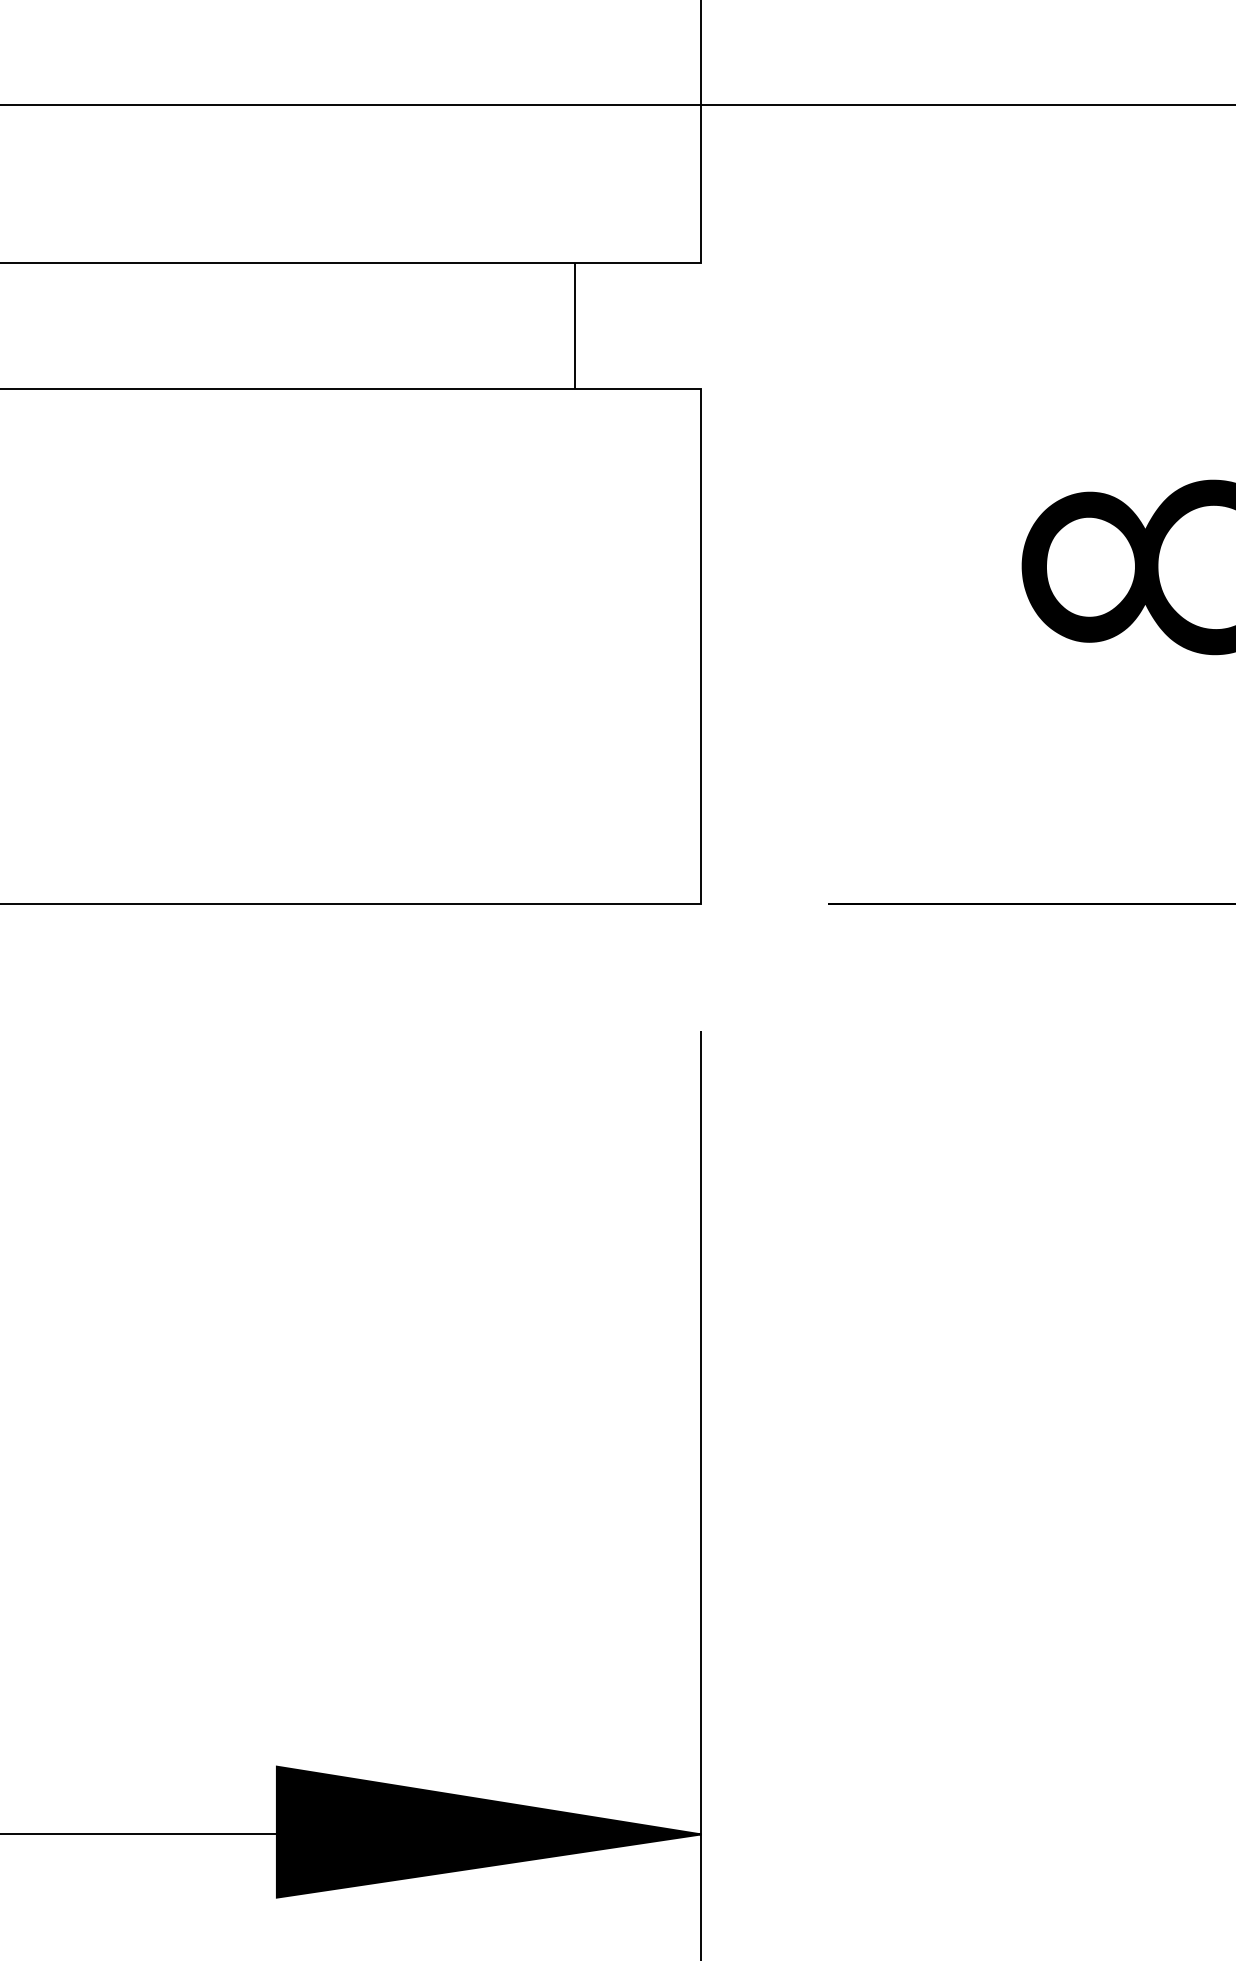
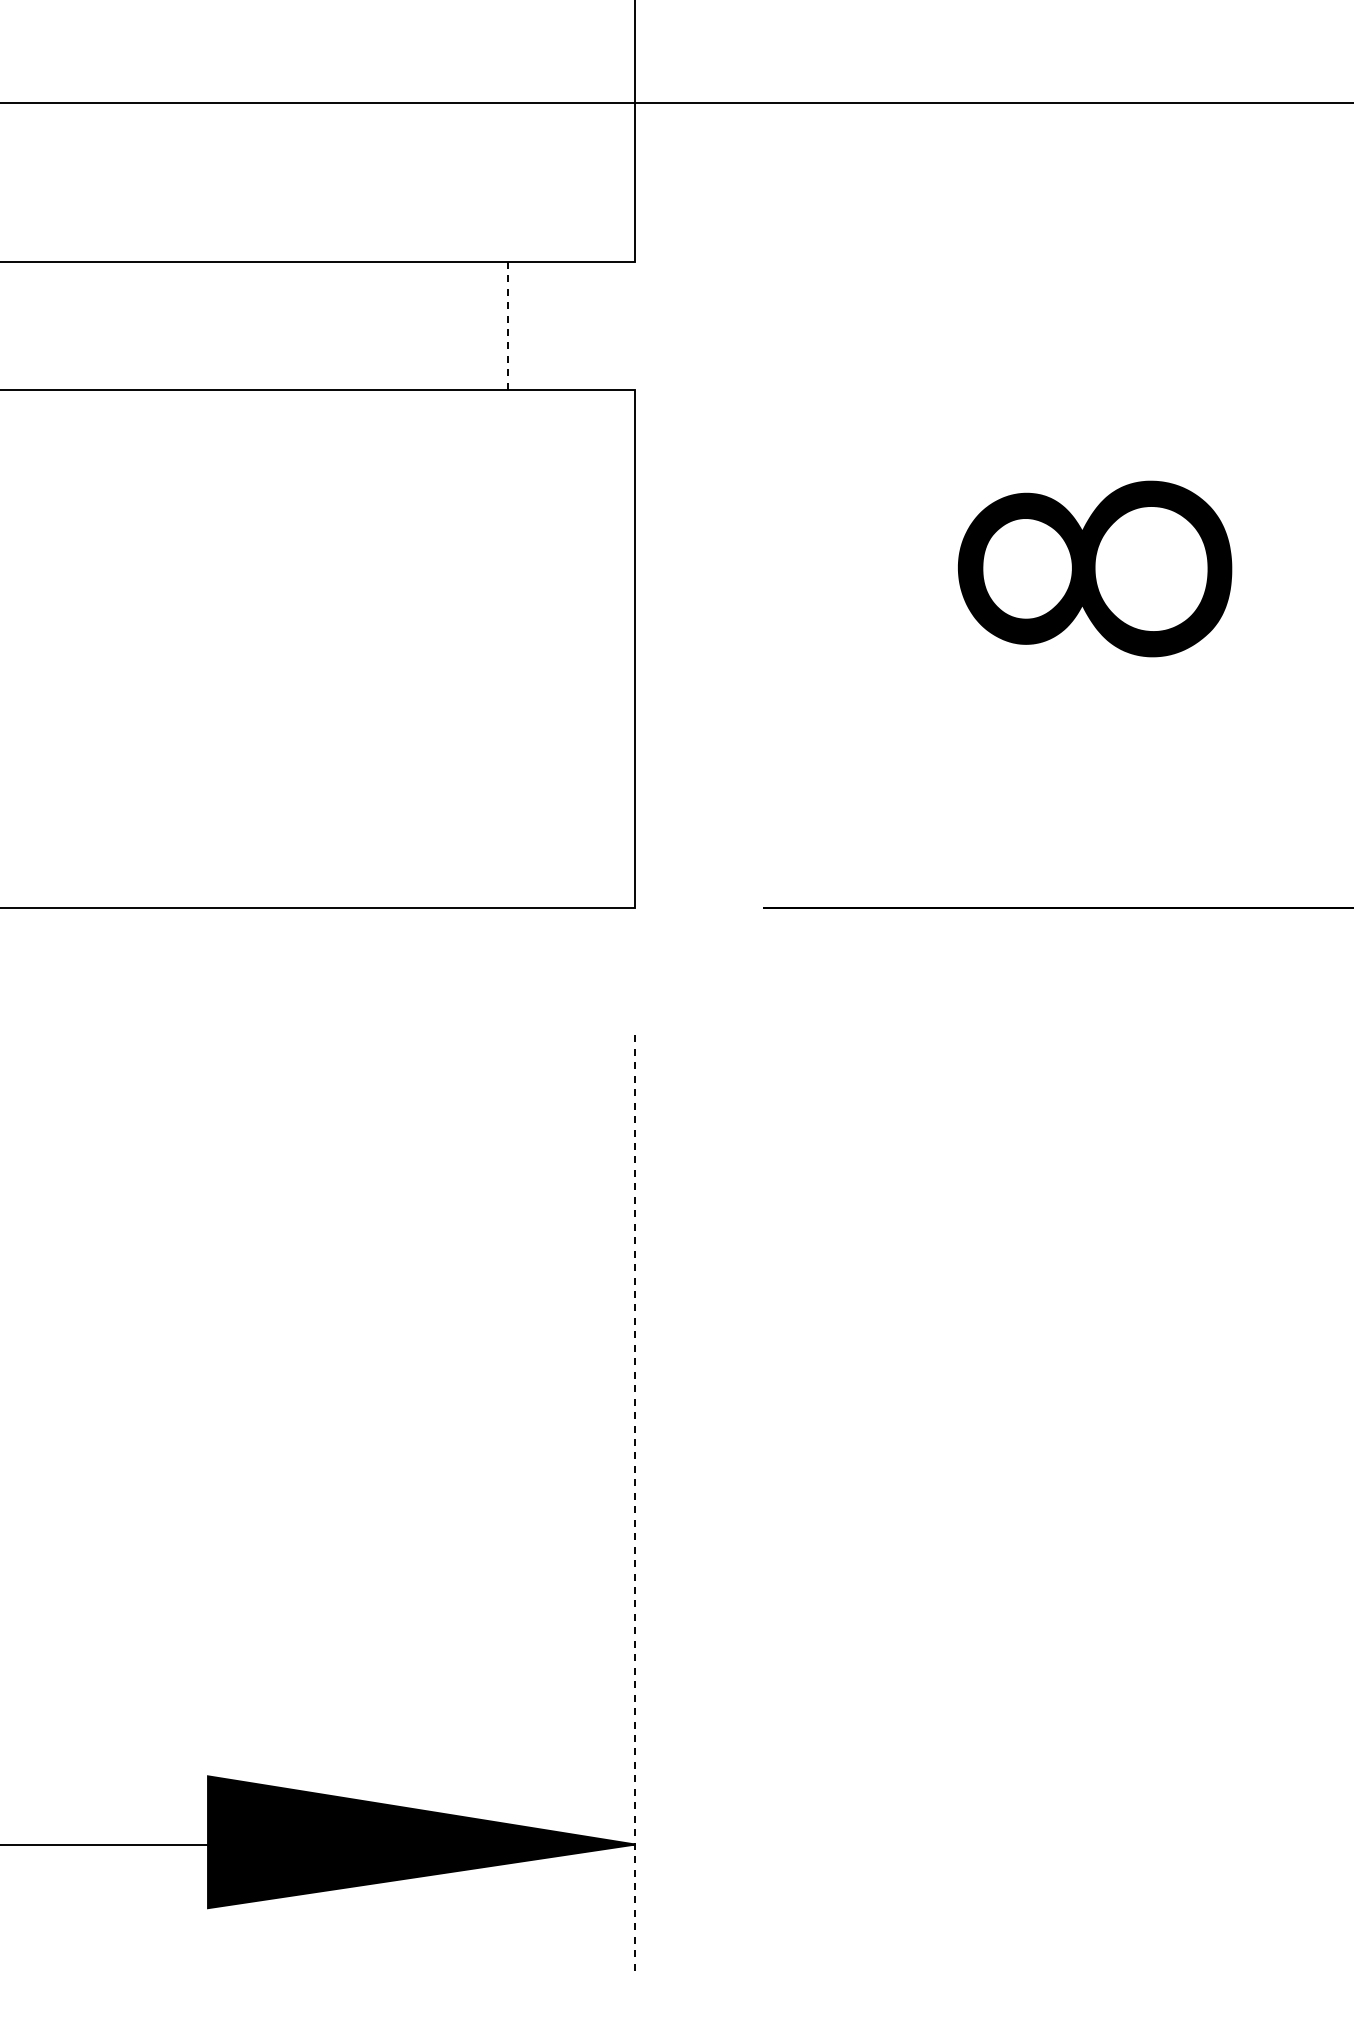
line: (575, 326) -> (508, 326), solid -> dashed
line: (701, 1496) -> (635, 1504), solid -> dashed

